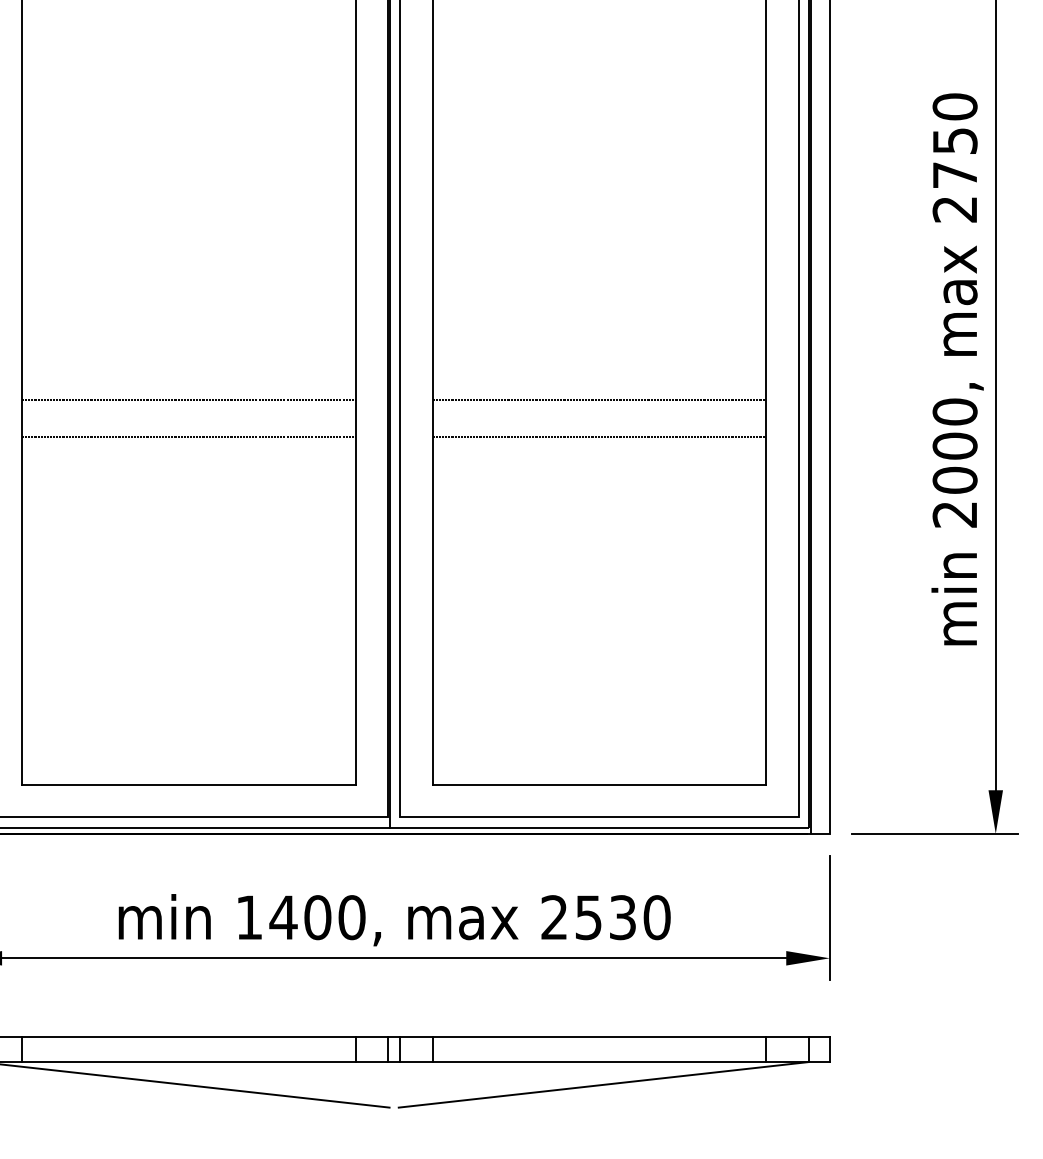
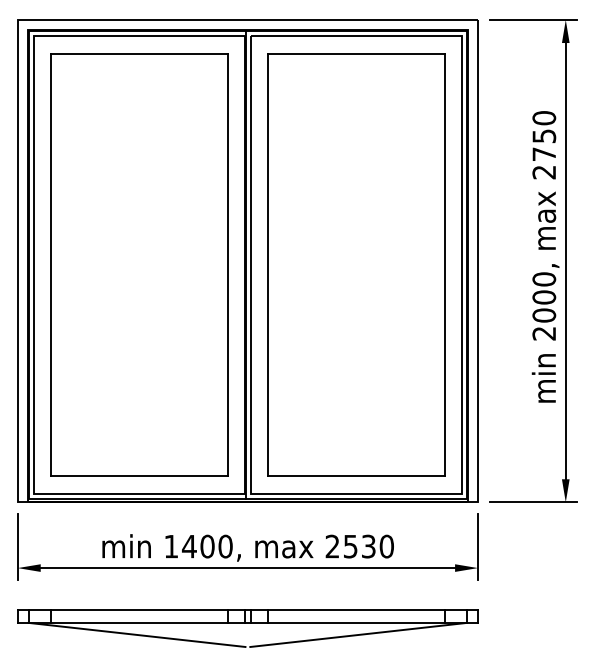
line: (189, 400) -> (139, 273), removed
line: (599, 400) -> (356, 273), removed
line: (189, 436) -> (139, 292), removed
line: (599, 436) -> (356, 292), removed

